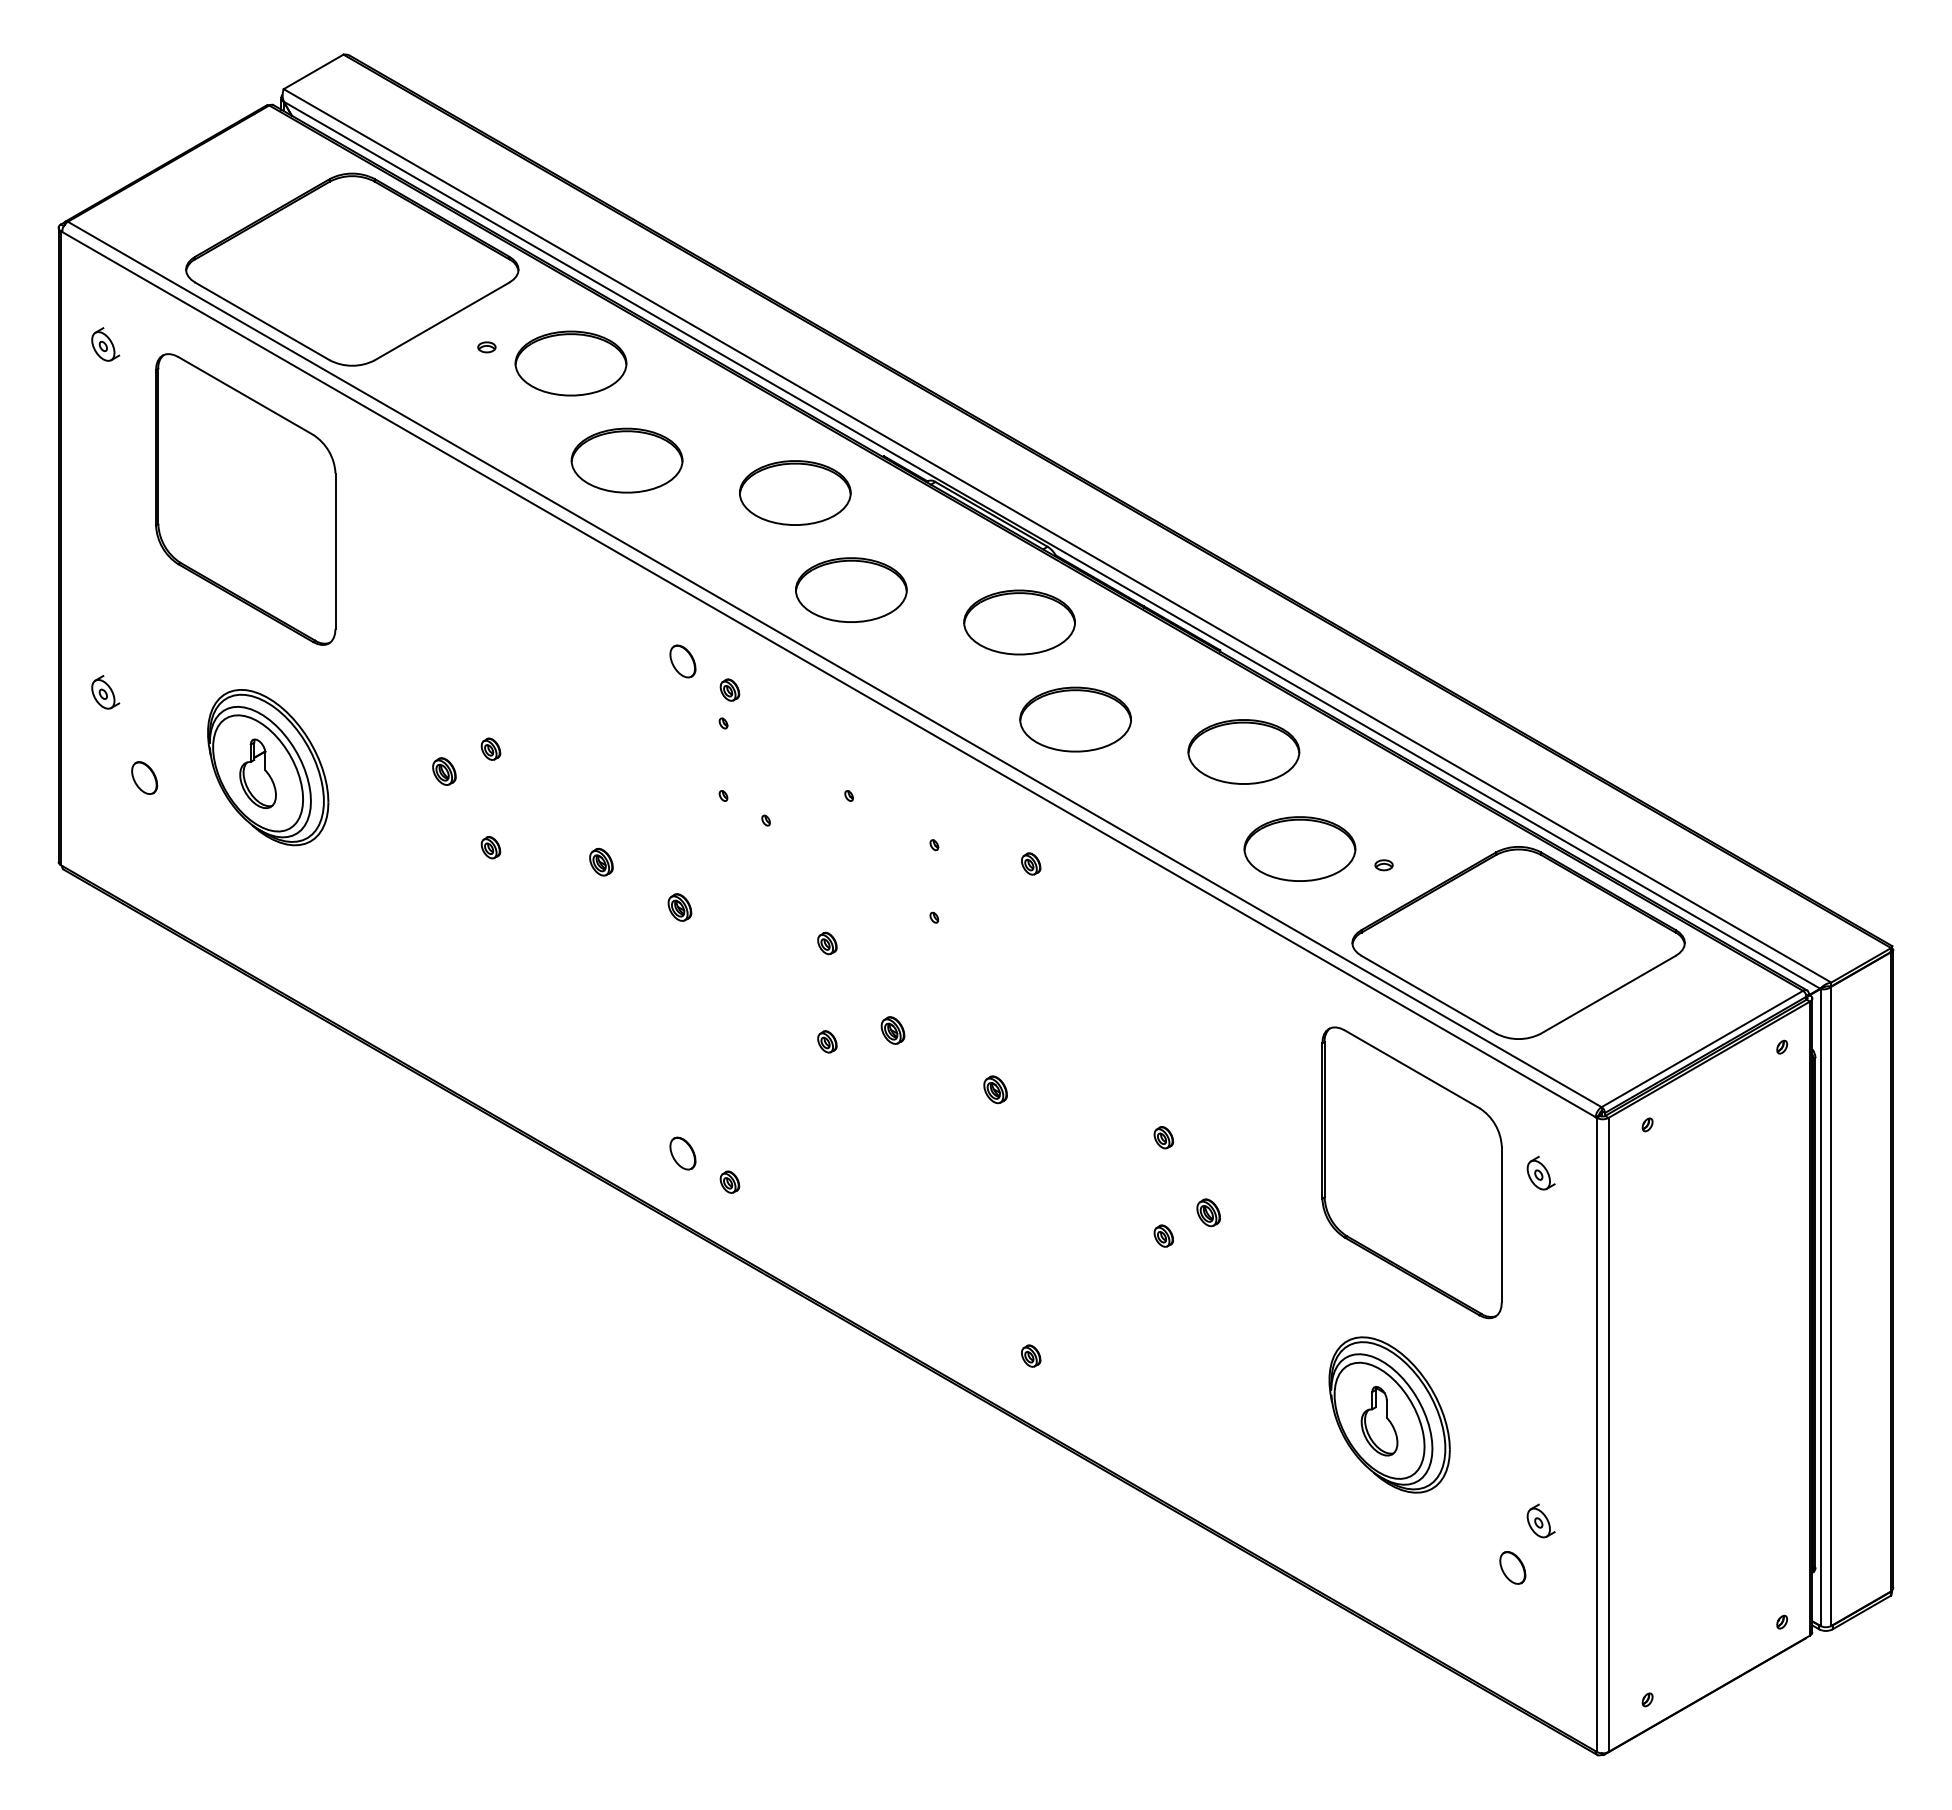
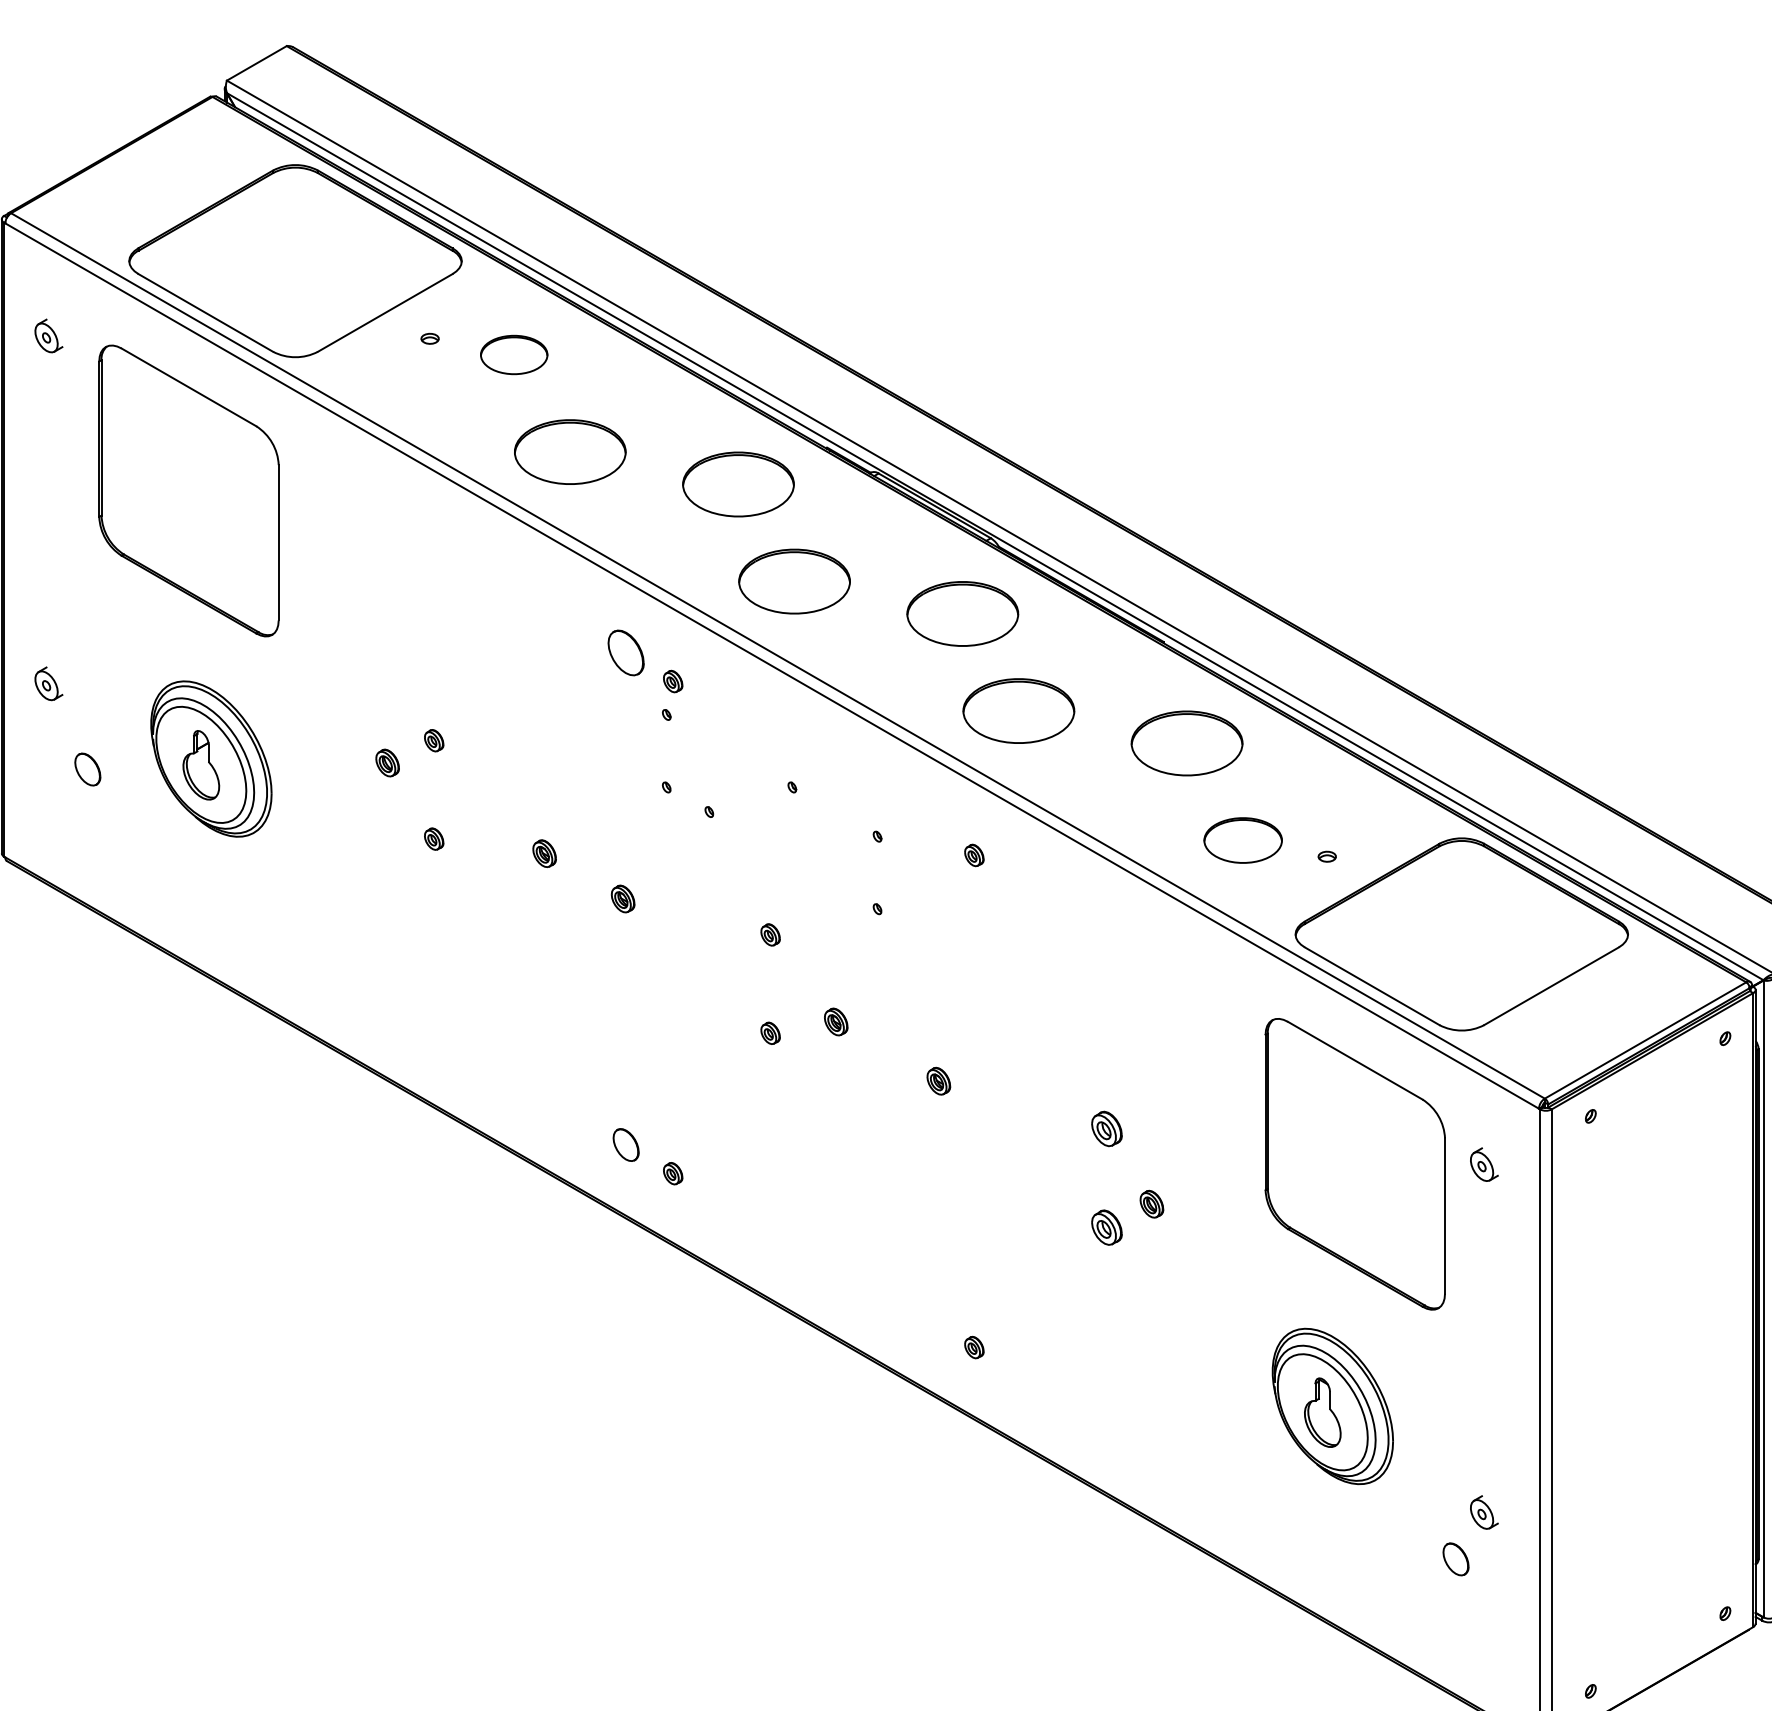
part: (570, 363) -> (513, 354), size x0.6
part: (682, 661) -> (625, 652), size x1.4
part: (1299, 848) -> (1242, 839), size x0.7
part: (1163, 1137) -> (1106, 1128), size x1.6
part: (1163, 1235) -> (1106, 1226), size x1.6

